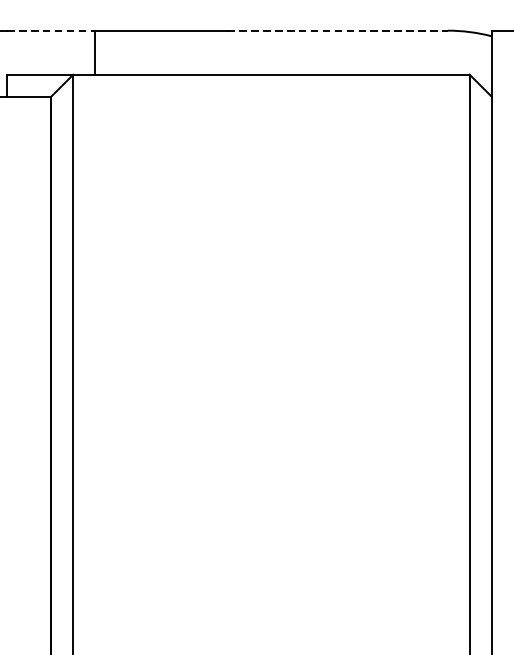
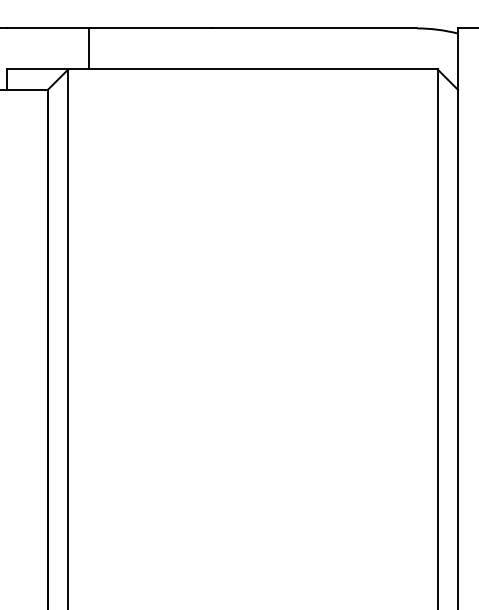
line: (51, 30) -> (48, 28), dashed -> solid
line: (337, 30) -> (314, 28), dashed -> solid

